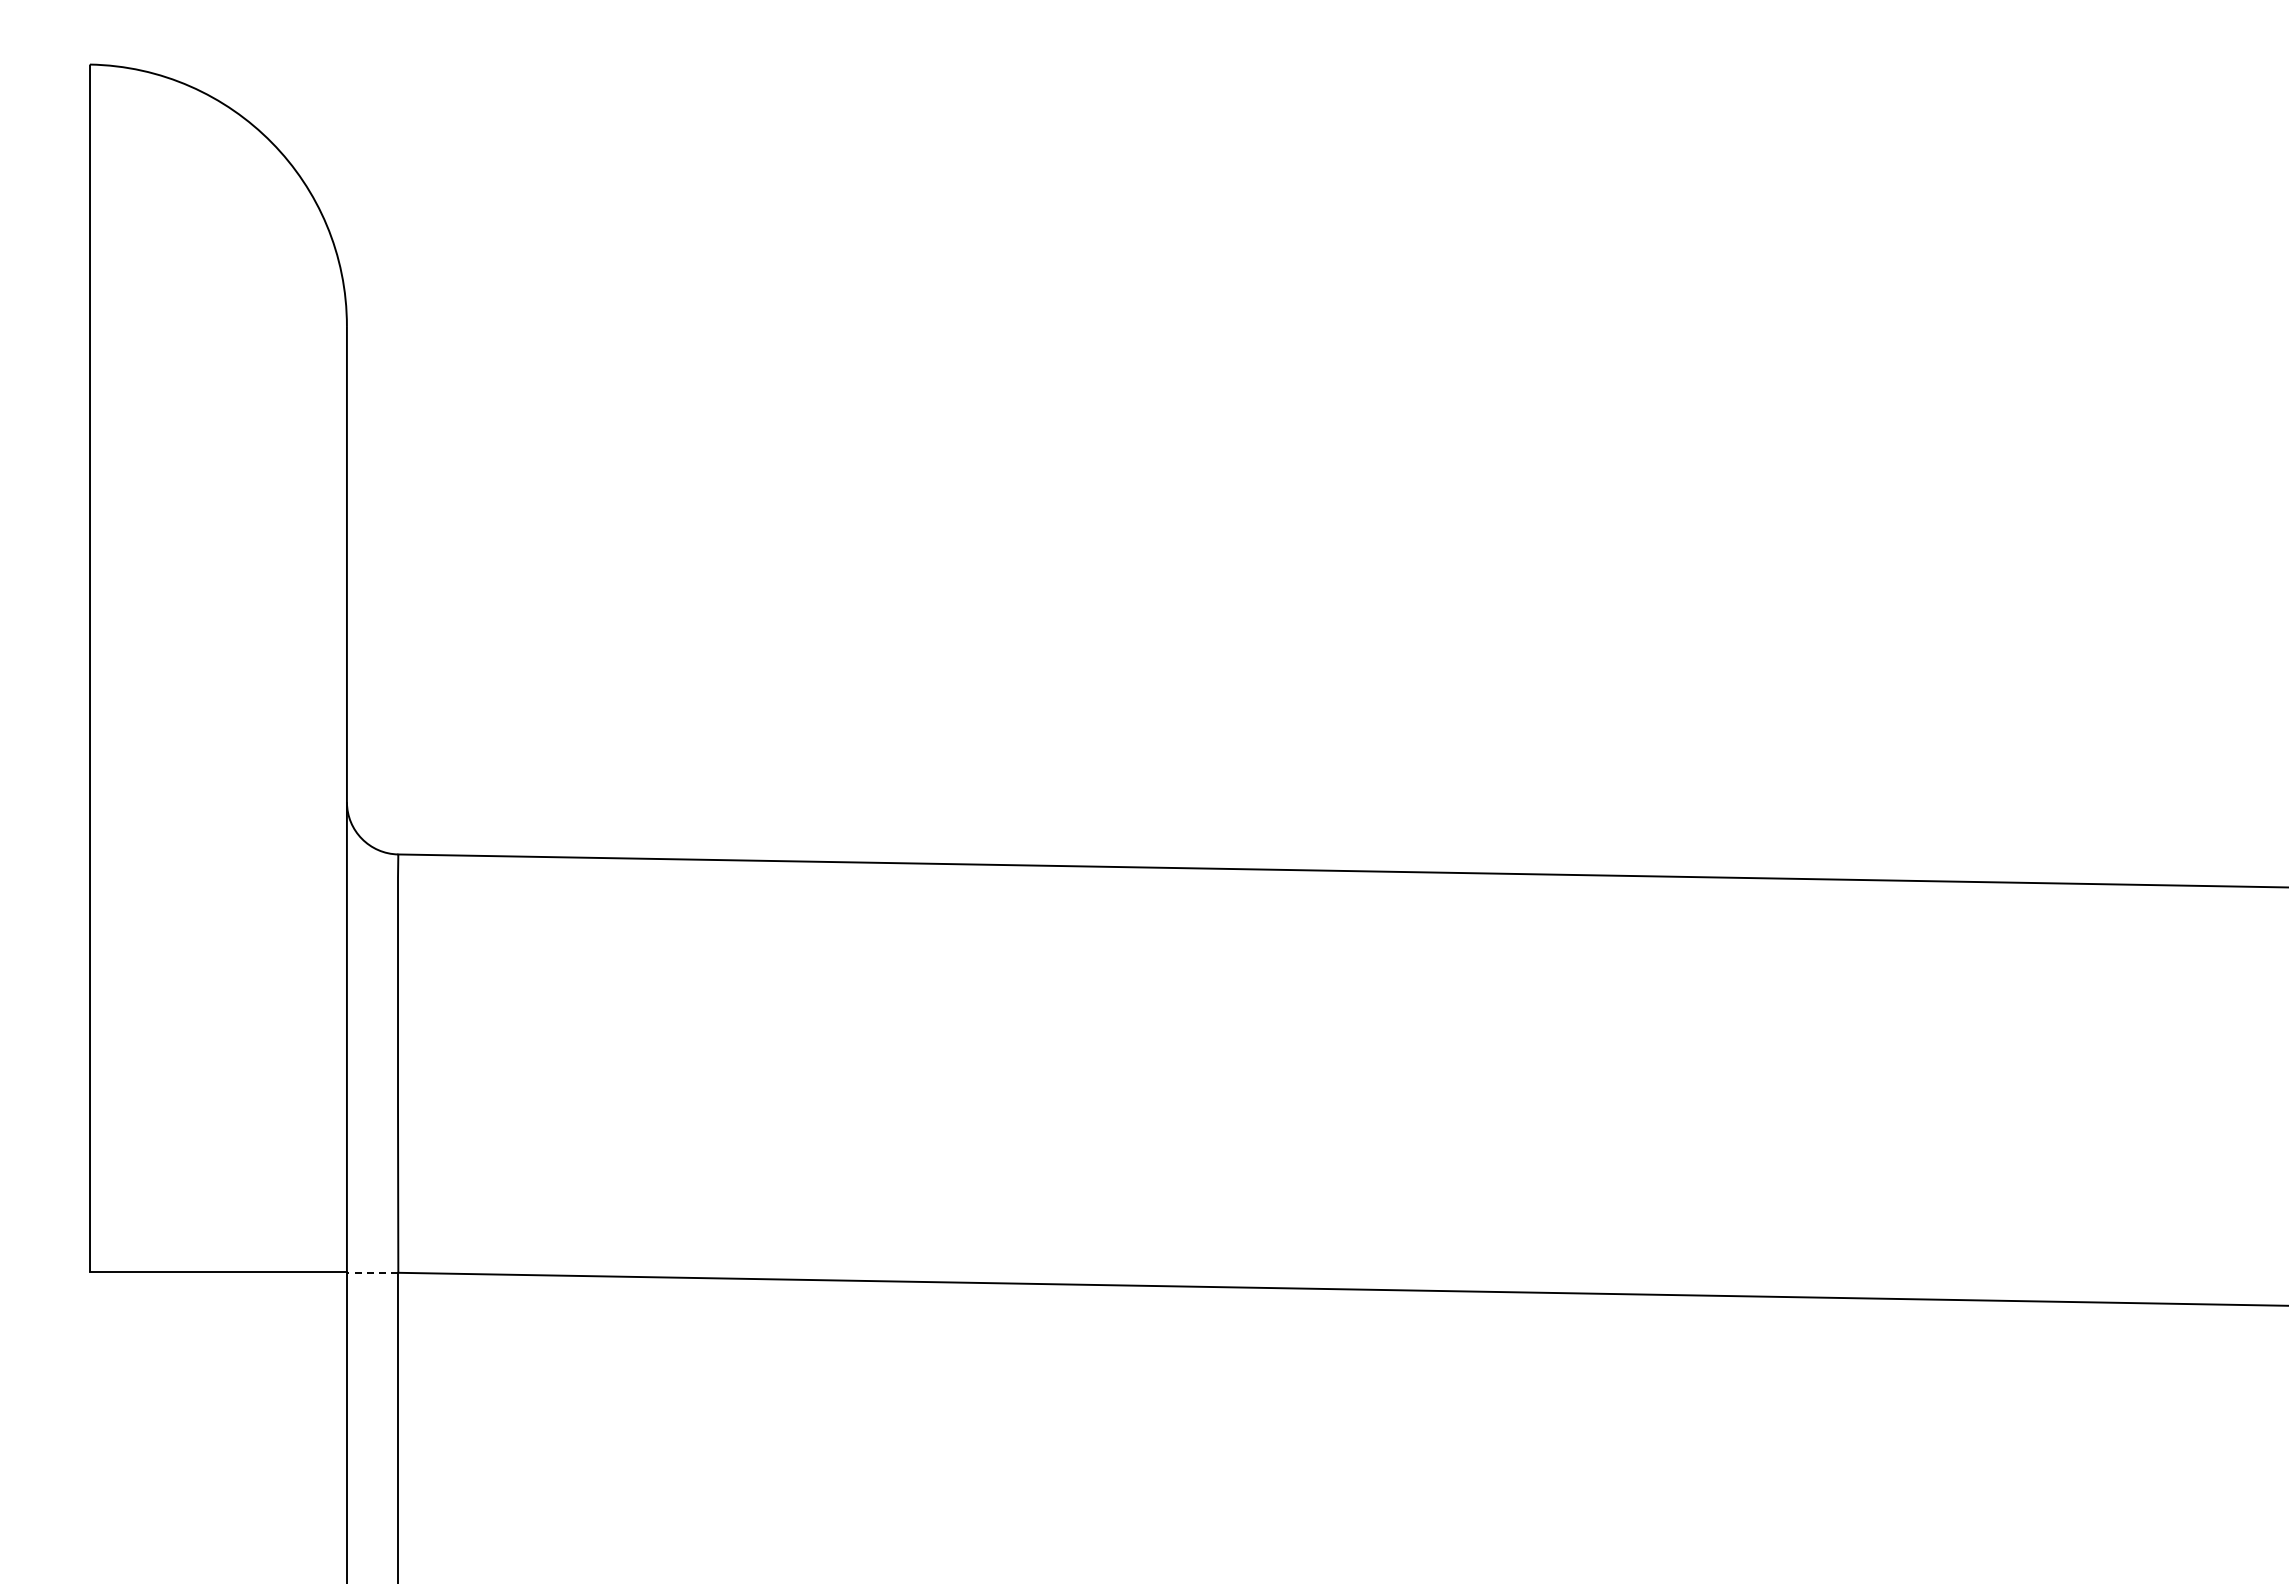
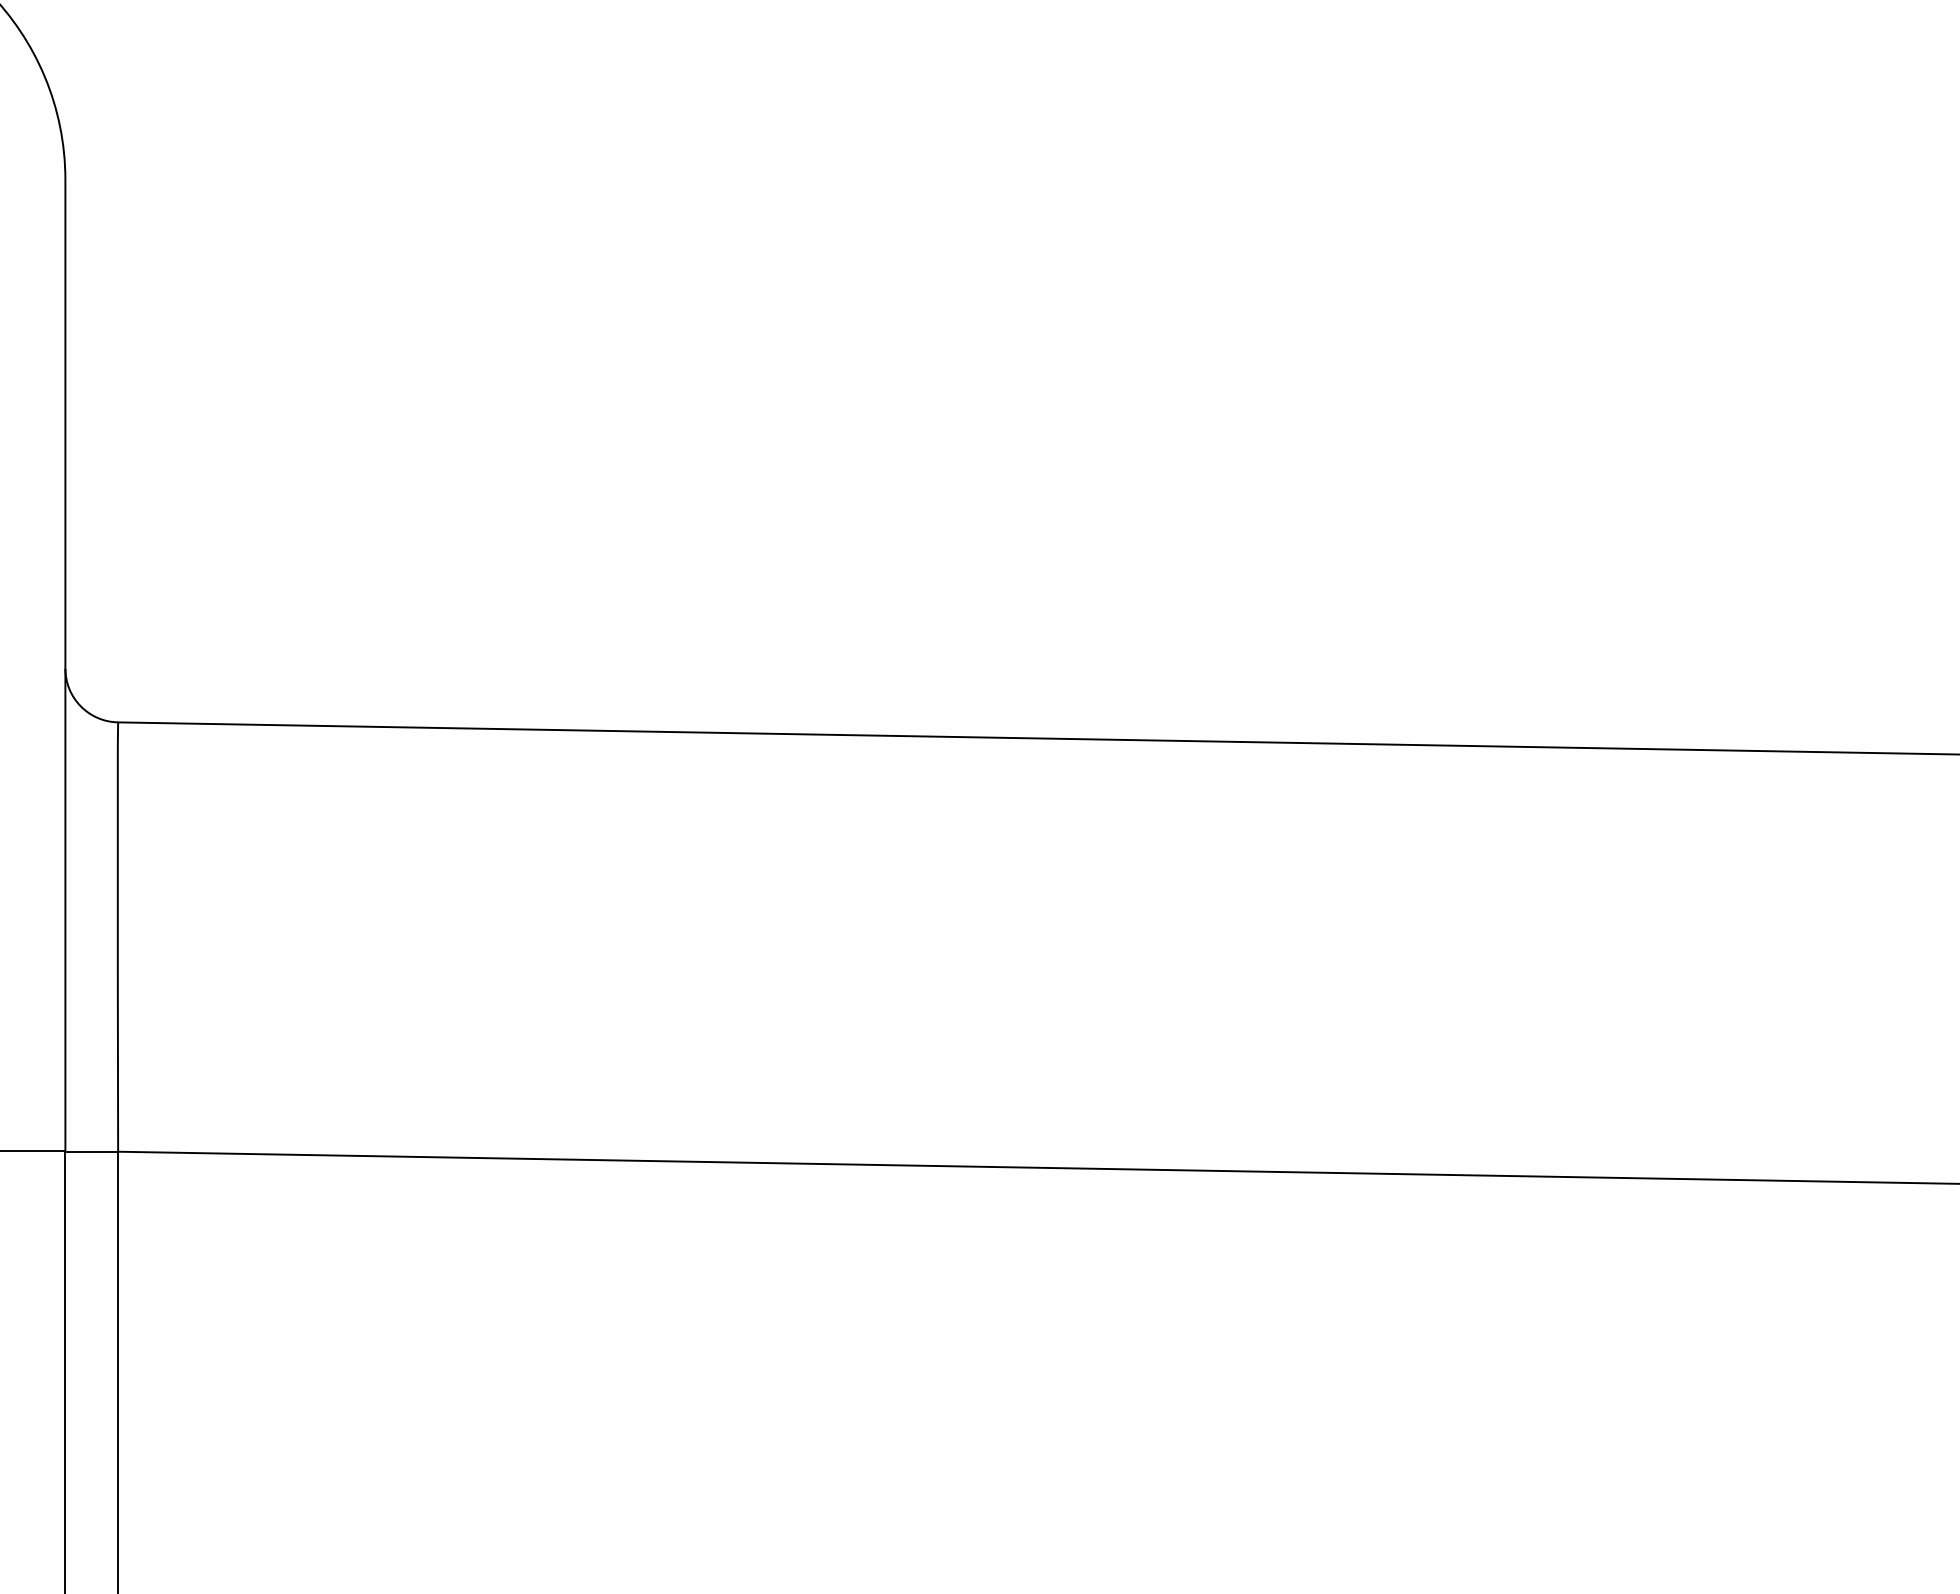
line: (372, 1272) -> (91, 1151), dashed -> solid

